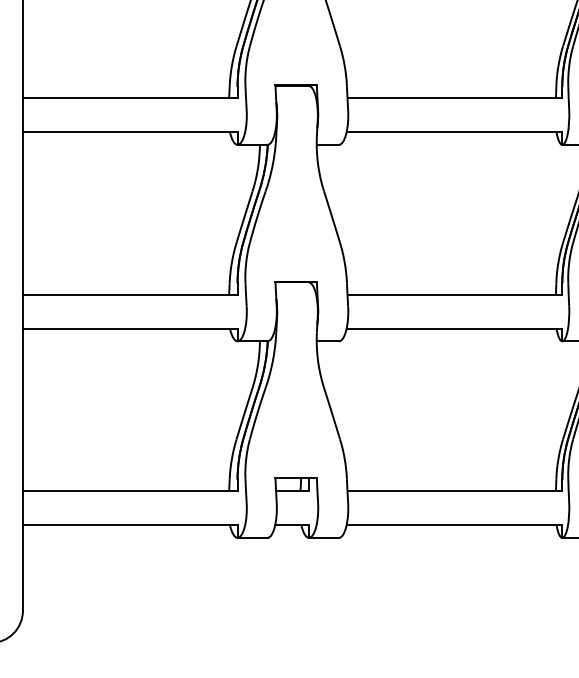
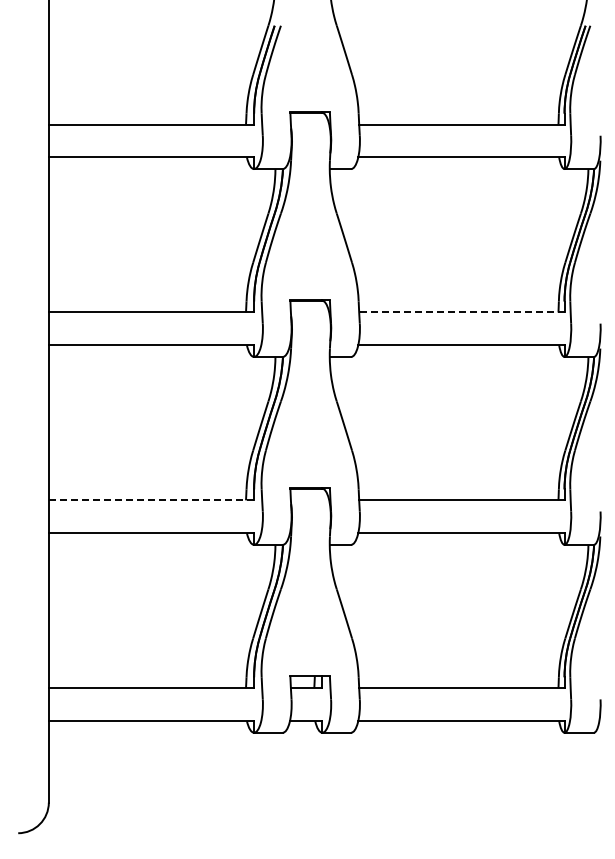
line: (454, 98) -> (461, 312), solid -> dashed
line: (130, 294) -> (151, 500), solid -> dashed

